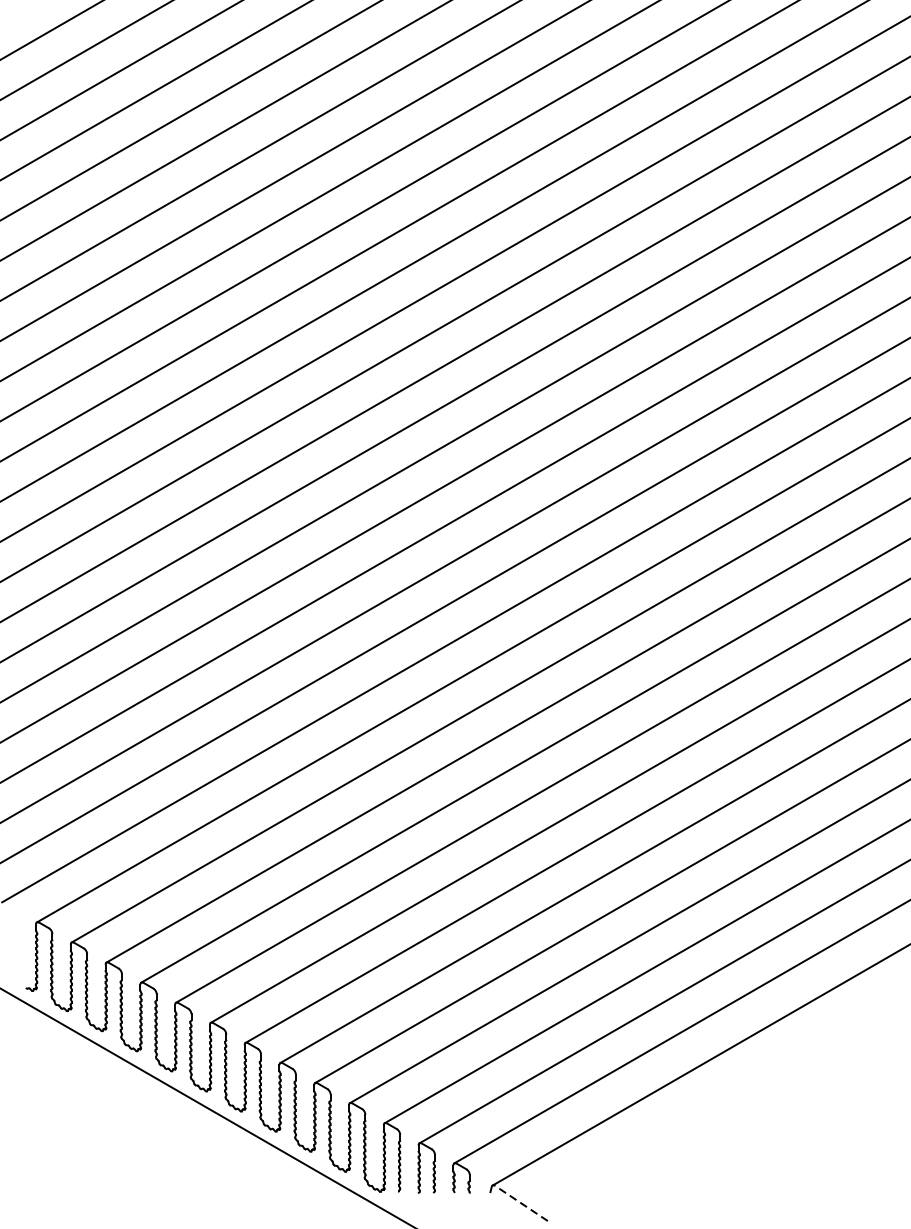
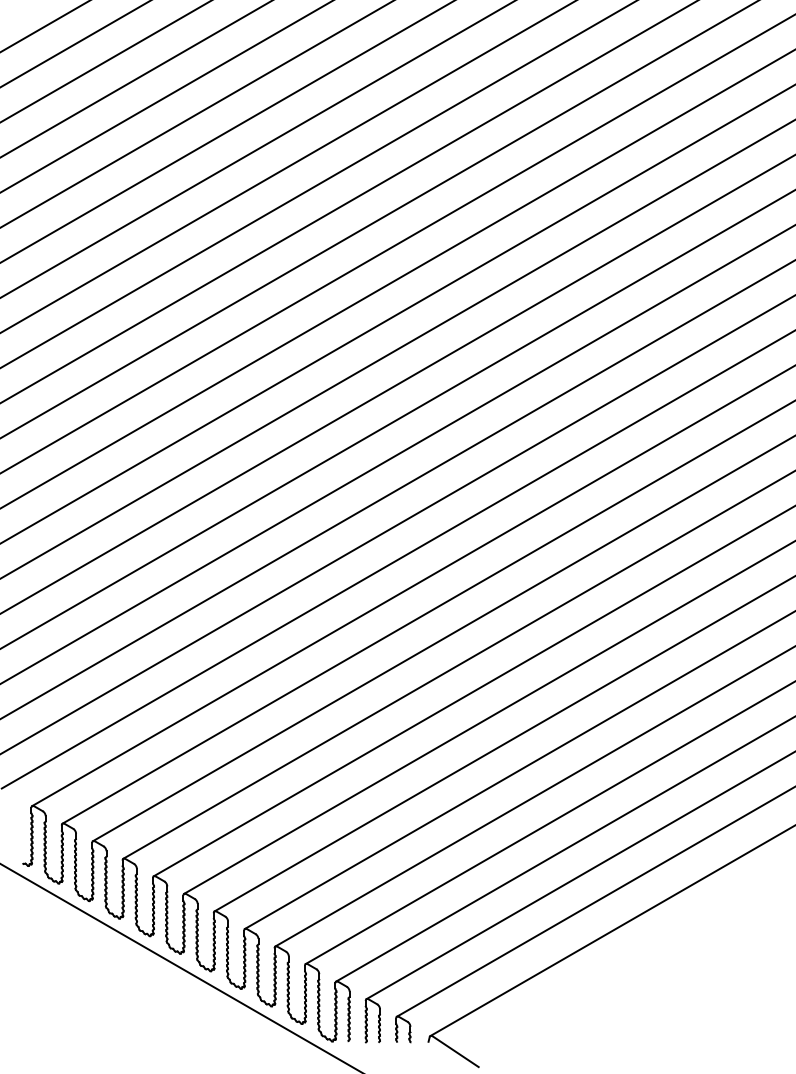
line: (521, 1203) -> (455, 1051), dashed -> solid

